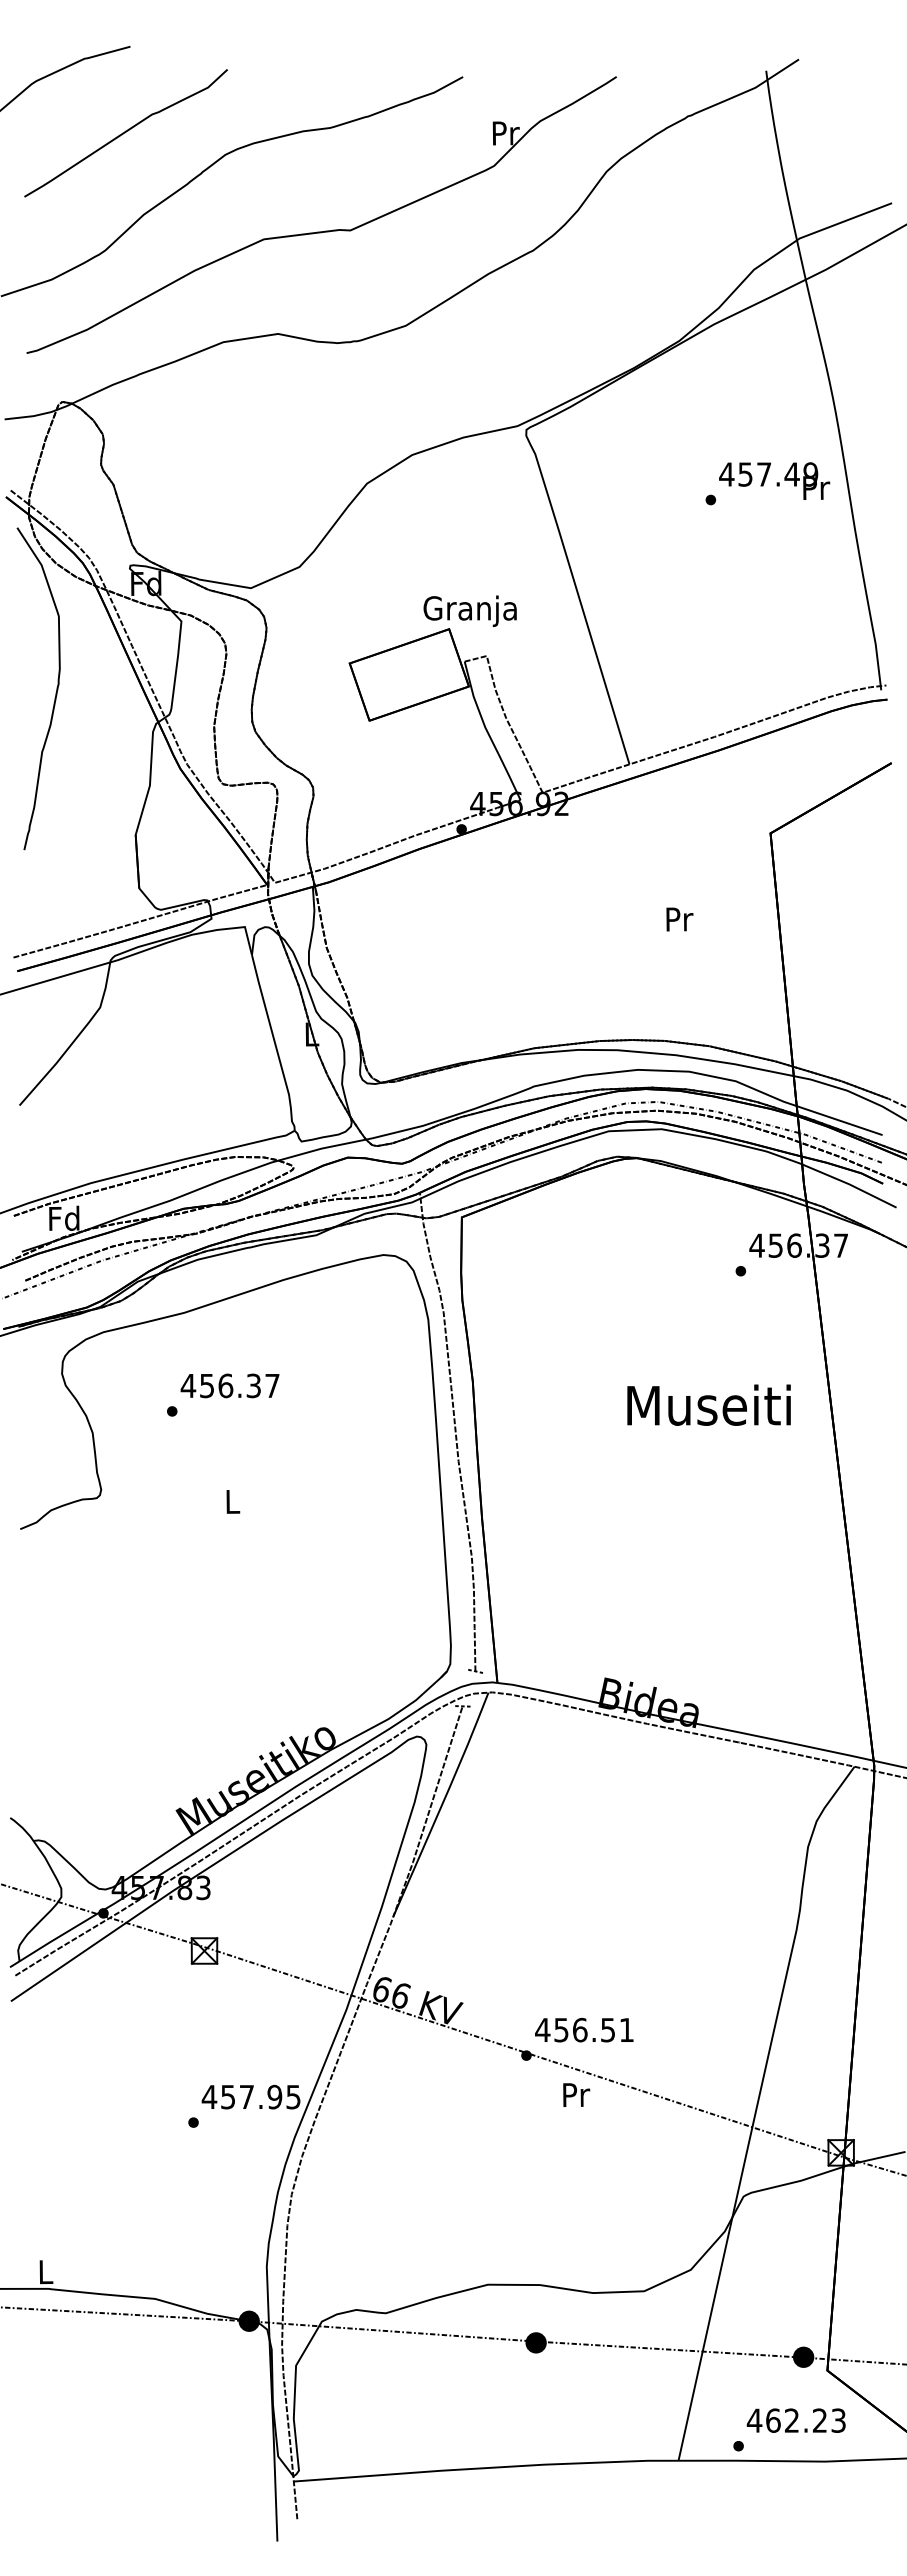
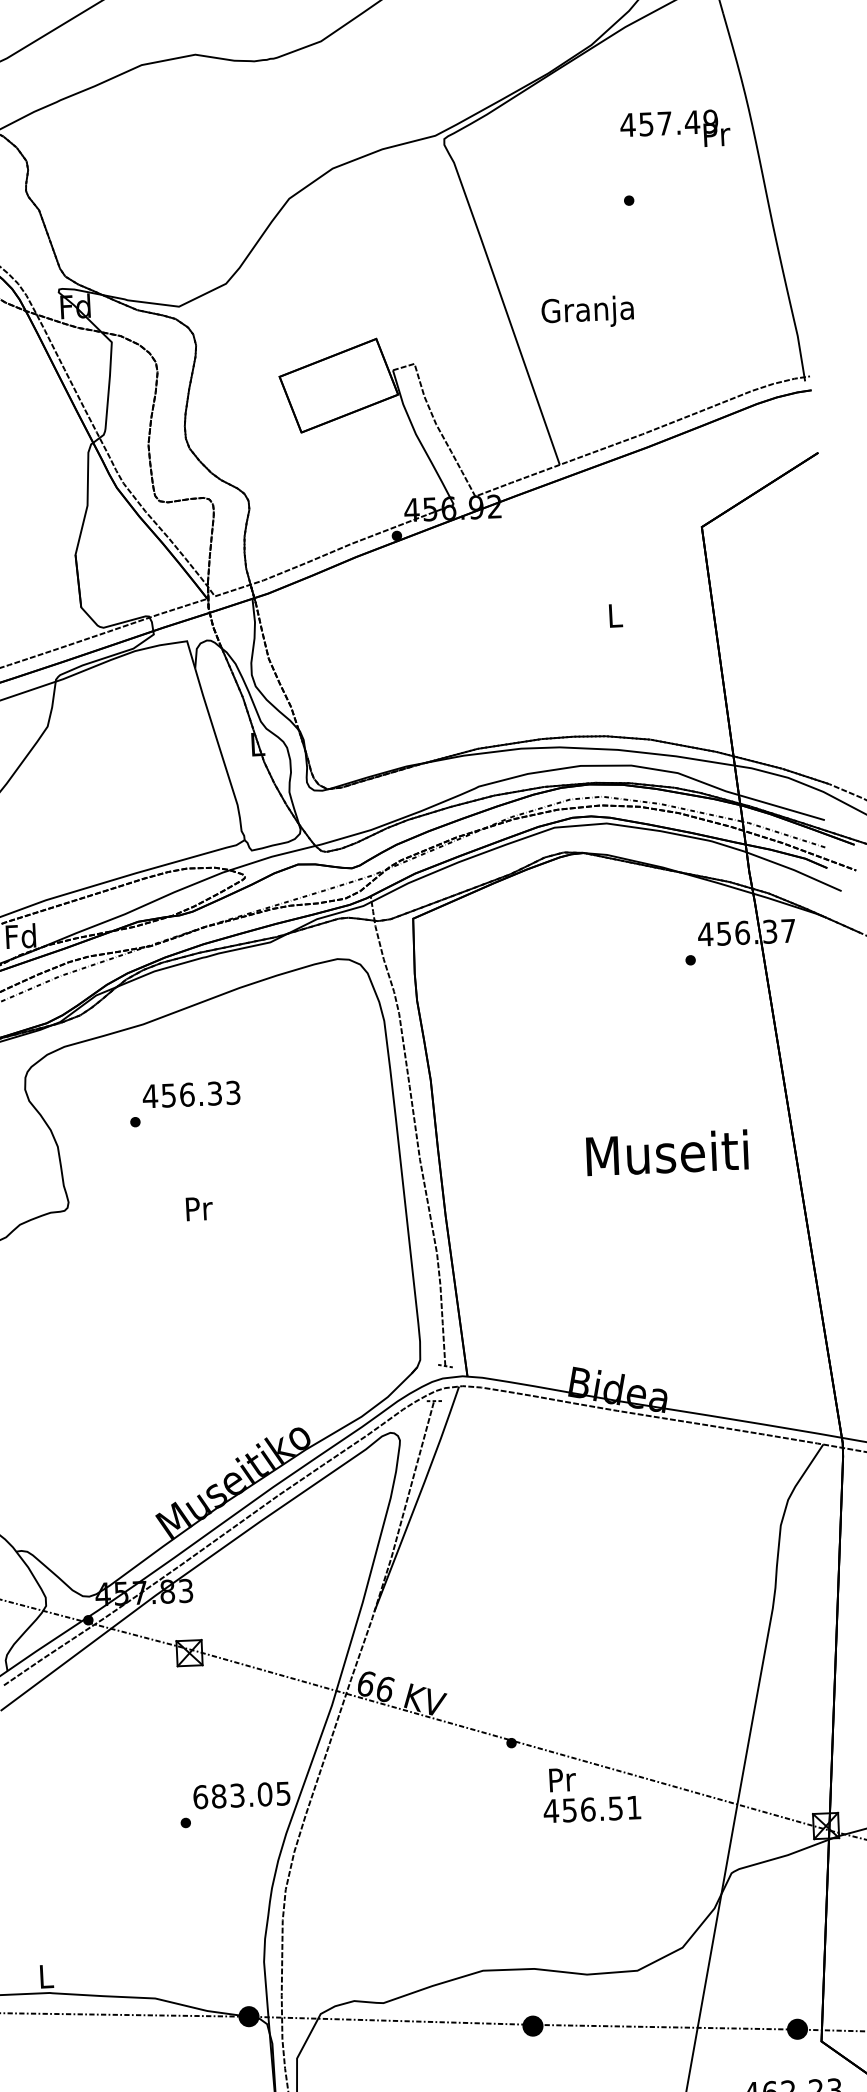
text: (774, 480) -> (675, 129), moved
text: (469, 610) -> (587, 311), moved
text: (679, 919) -> (615, 615), Pr -> L
text: (272, 1385) -> (233, 1092), 456.37 -> 456.33
text: (708, 1404) -> (666, 1152), moved
text: (233, 1501) -> (199, 1208), L -> Pr
text: (584, 2029) -> (592, 1808), moved
text: (241, 2096) -> (232, 1795), 457.95 -> 683.05

